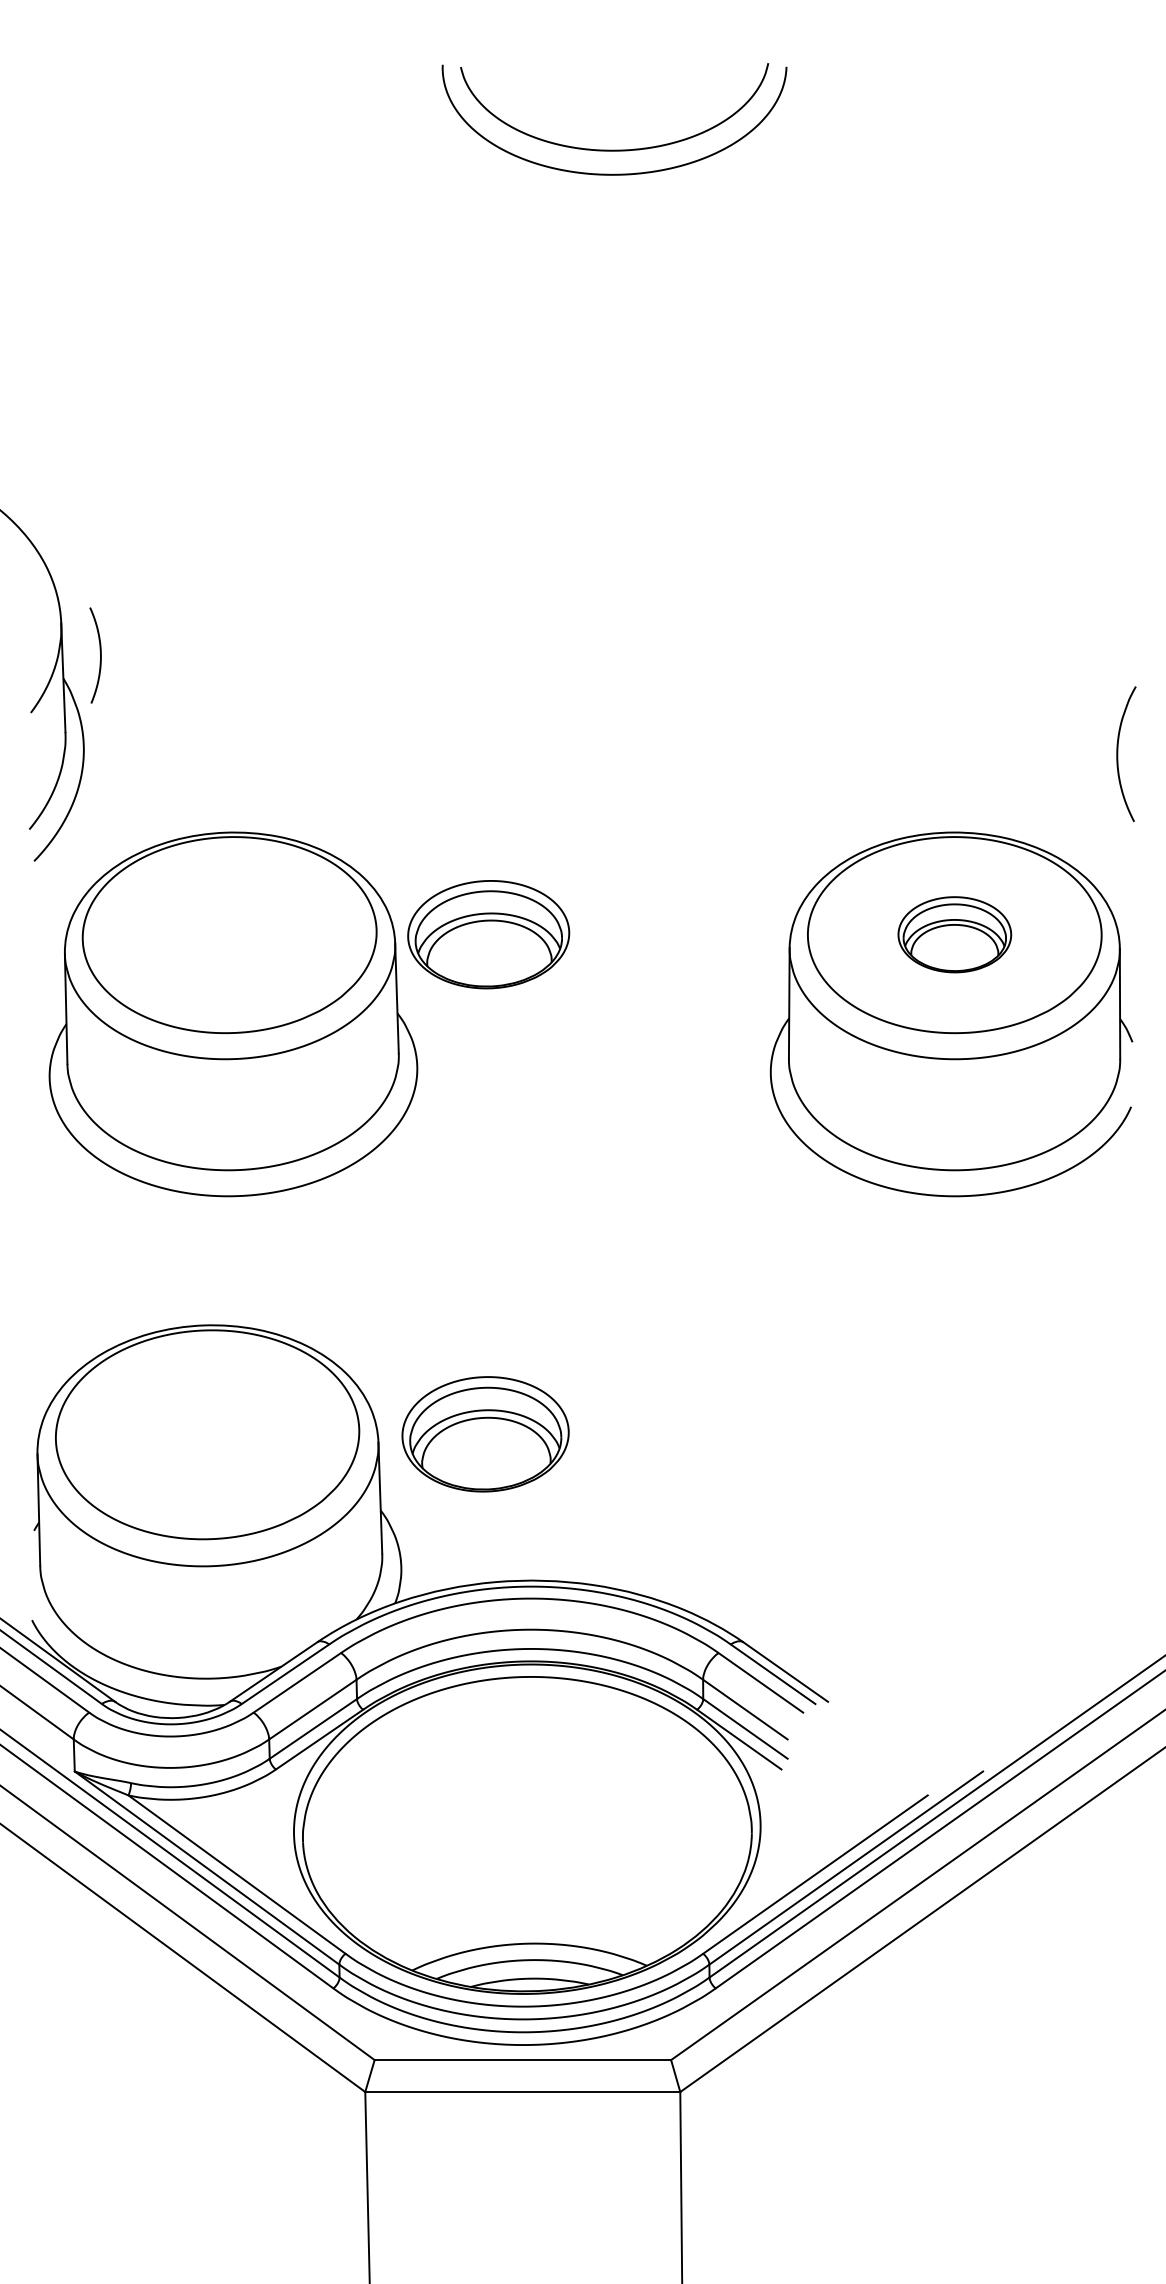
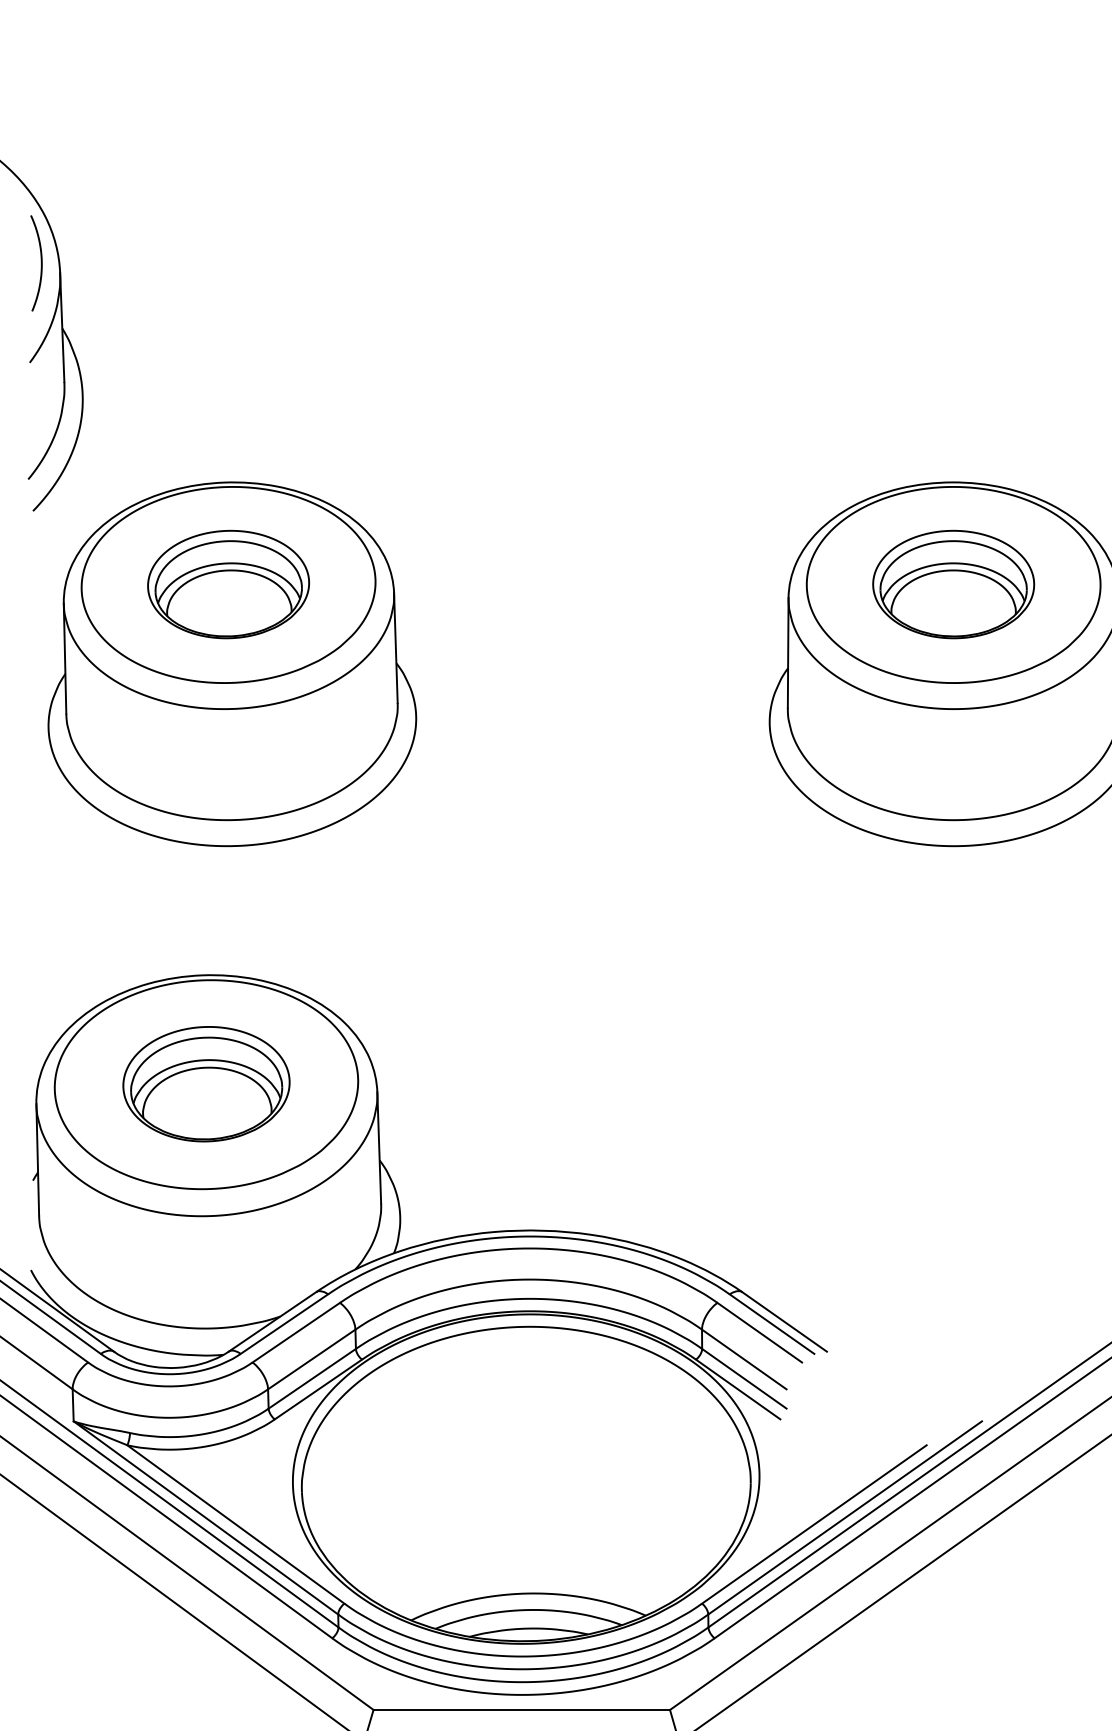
curve: (100, 655) -> (41, 263), moved
part: (488, 934) -> (228, 584), moved
part: (954, 934) -> (953, 584), size x1.43
part: (485, 1434) -> (206, 1084), moved

